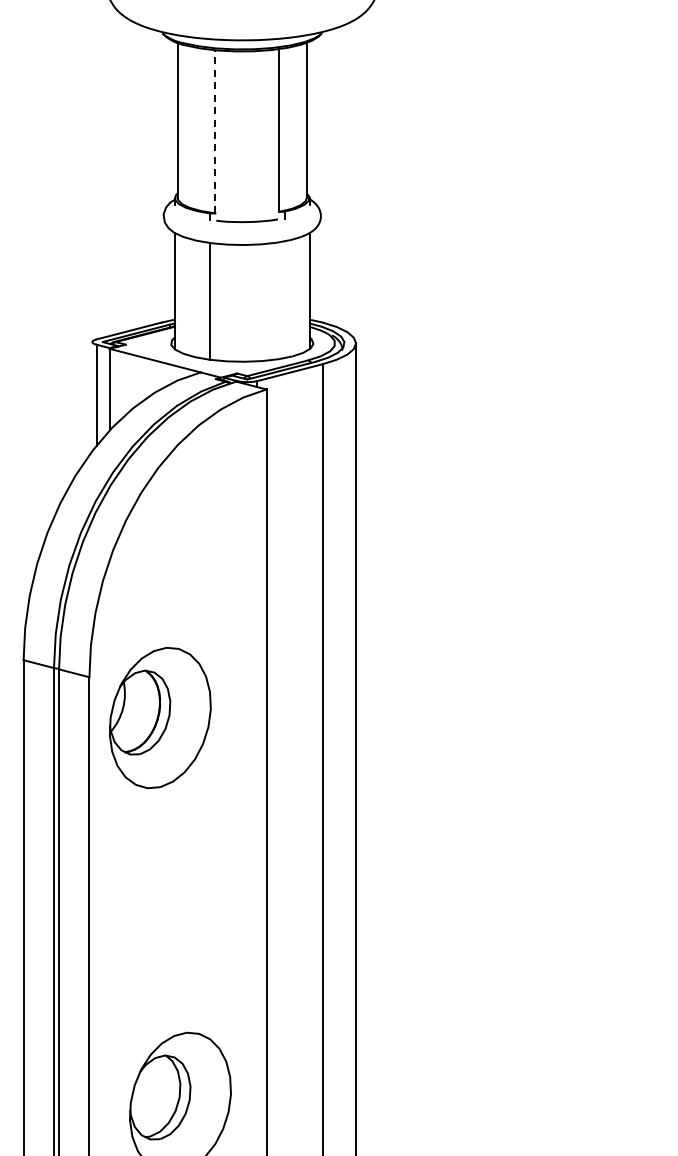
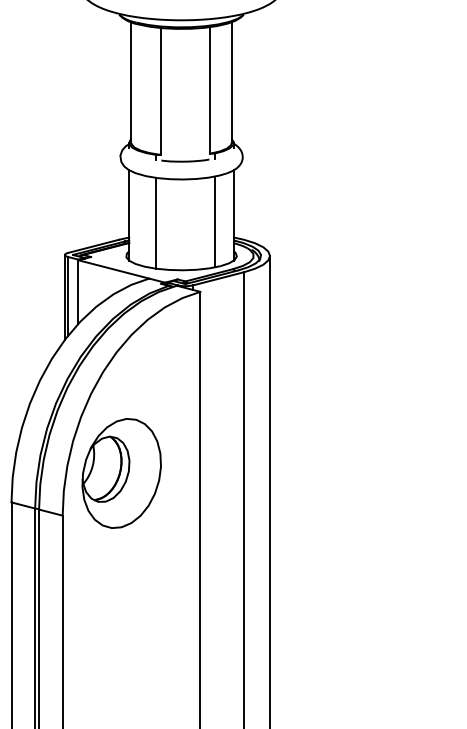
line: (215, 131) -> (160, 91), dashed -> solid
line: (284, 299) -> (214, 221), added
line: (92, 396) -> (65, 297), added
part: (160, 718) -> (121, 473), moved

